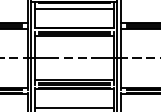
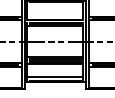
line: (74, 8) -> (55, 6), removed

